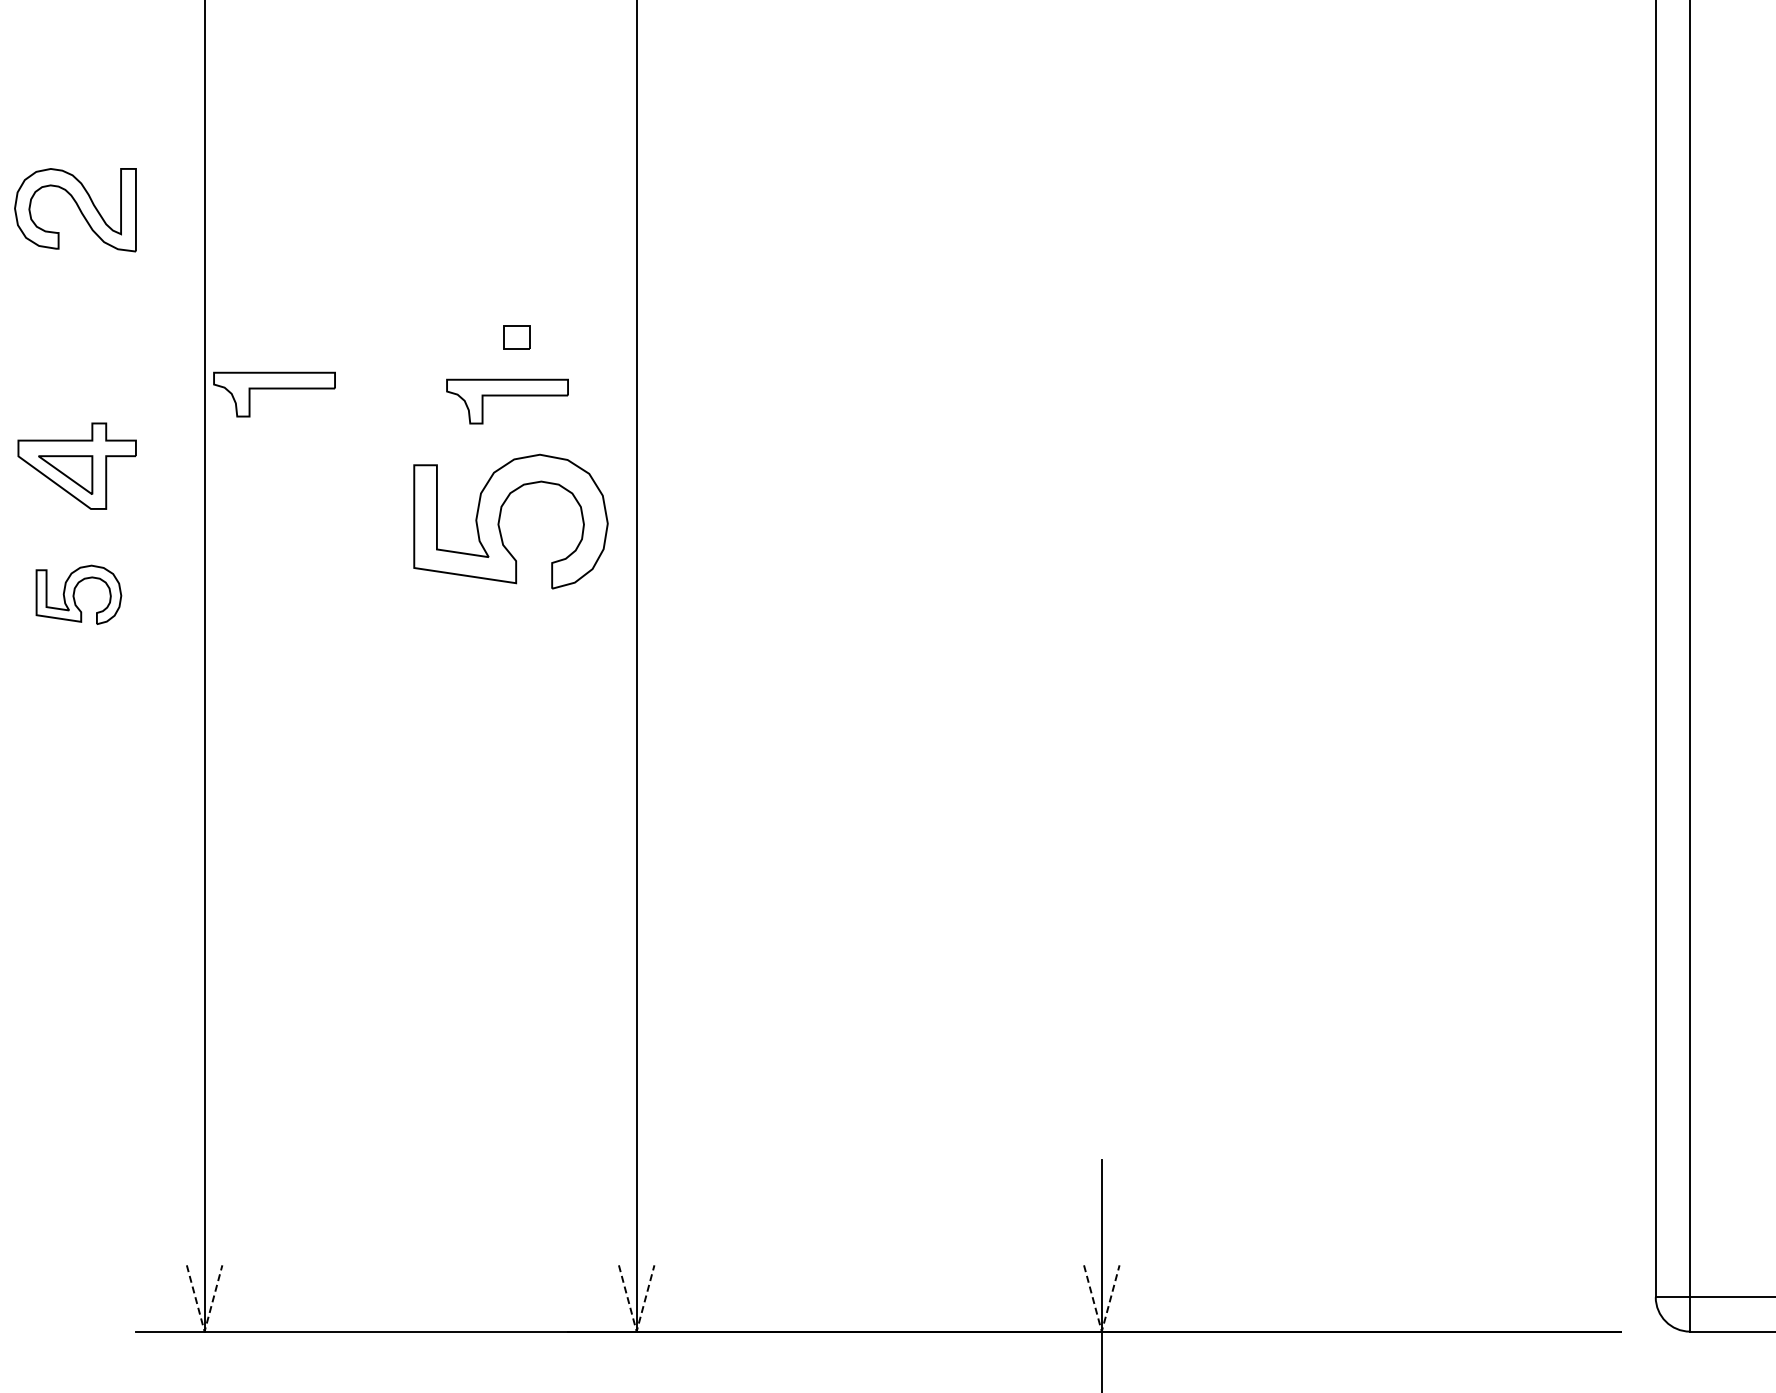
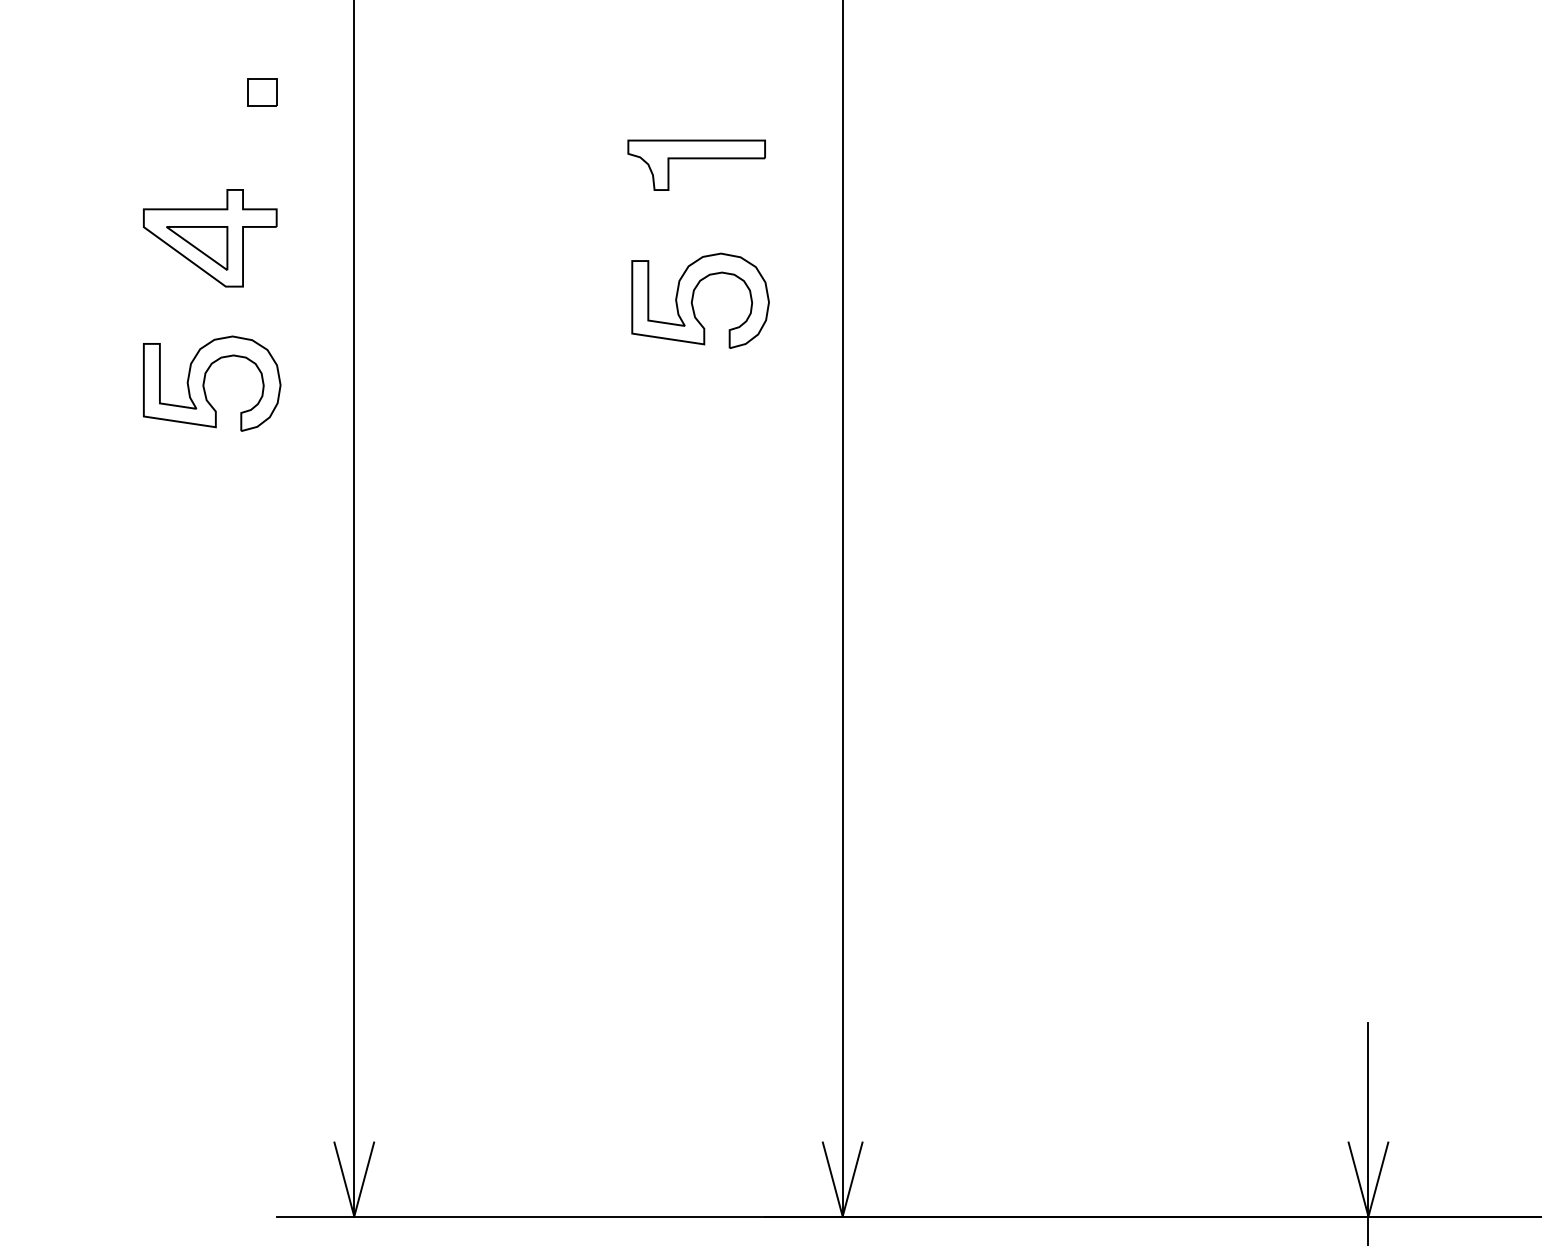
part: (516, 337) -> (261, 92), moved
part: (274, 394) -> (433, 157), removed
part: (510, 521) -> (700, 300), size x0.62
part: (78, 594) -> (211, 383), size x1.43
line: (204, 1331) -> (354, 1216), dashed -> solid
line: (636, 1331) -> (842, 1216), dashed -> solid
line: (1101, 1331) -> (1368, 1216), dashed -> solid

